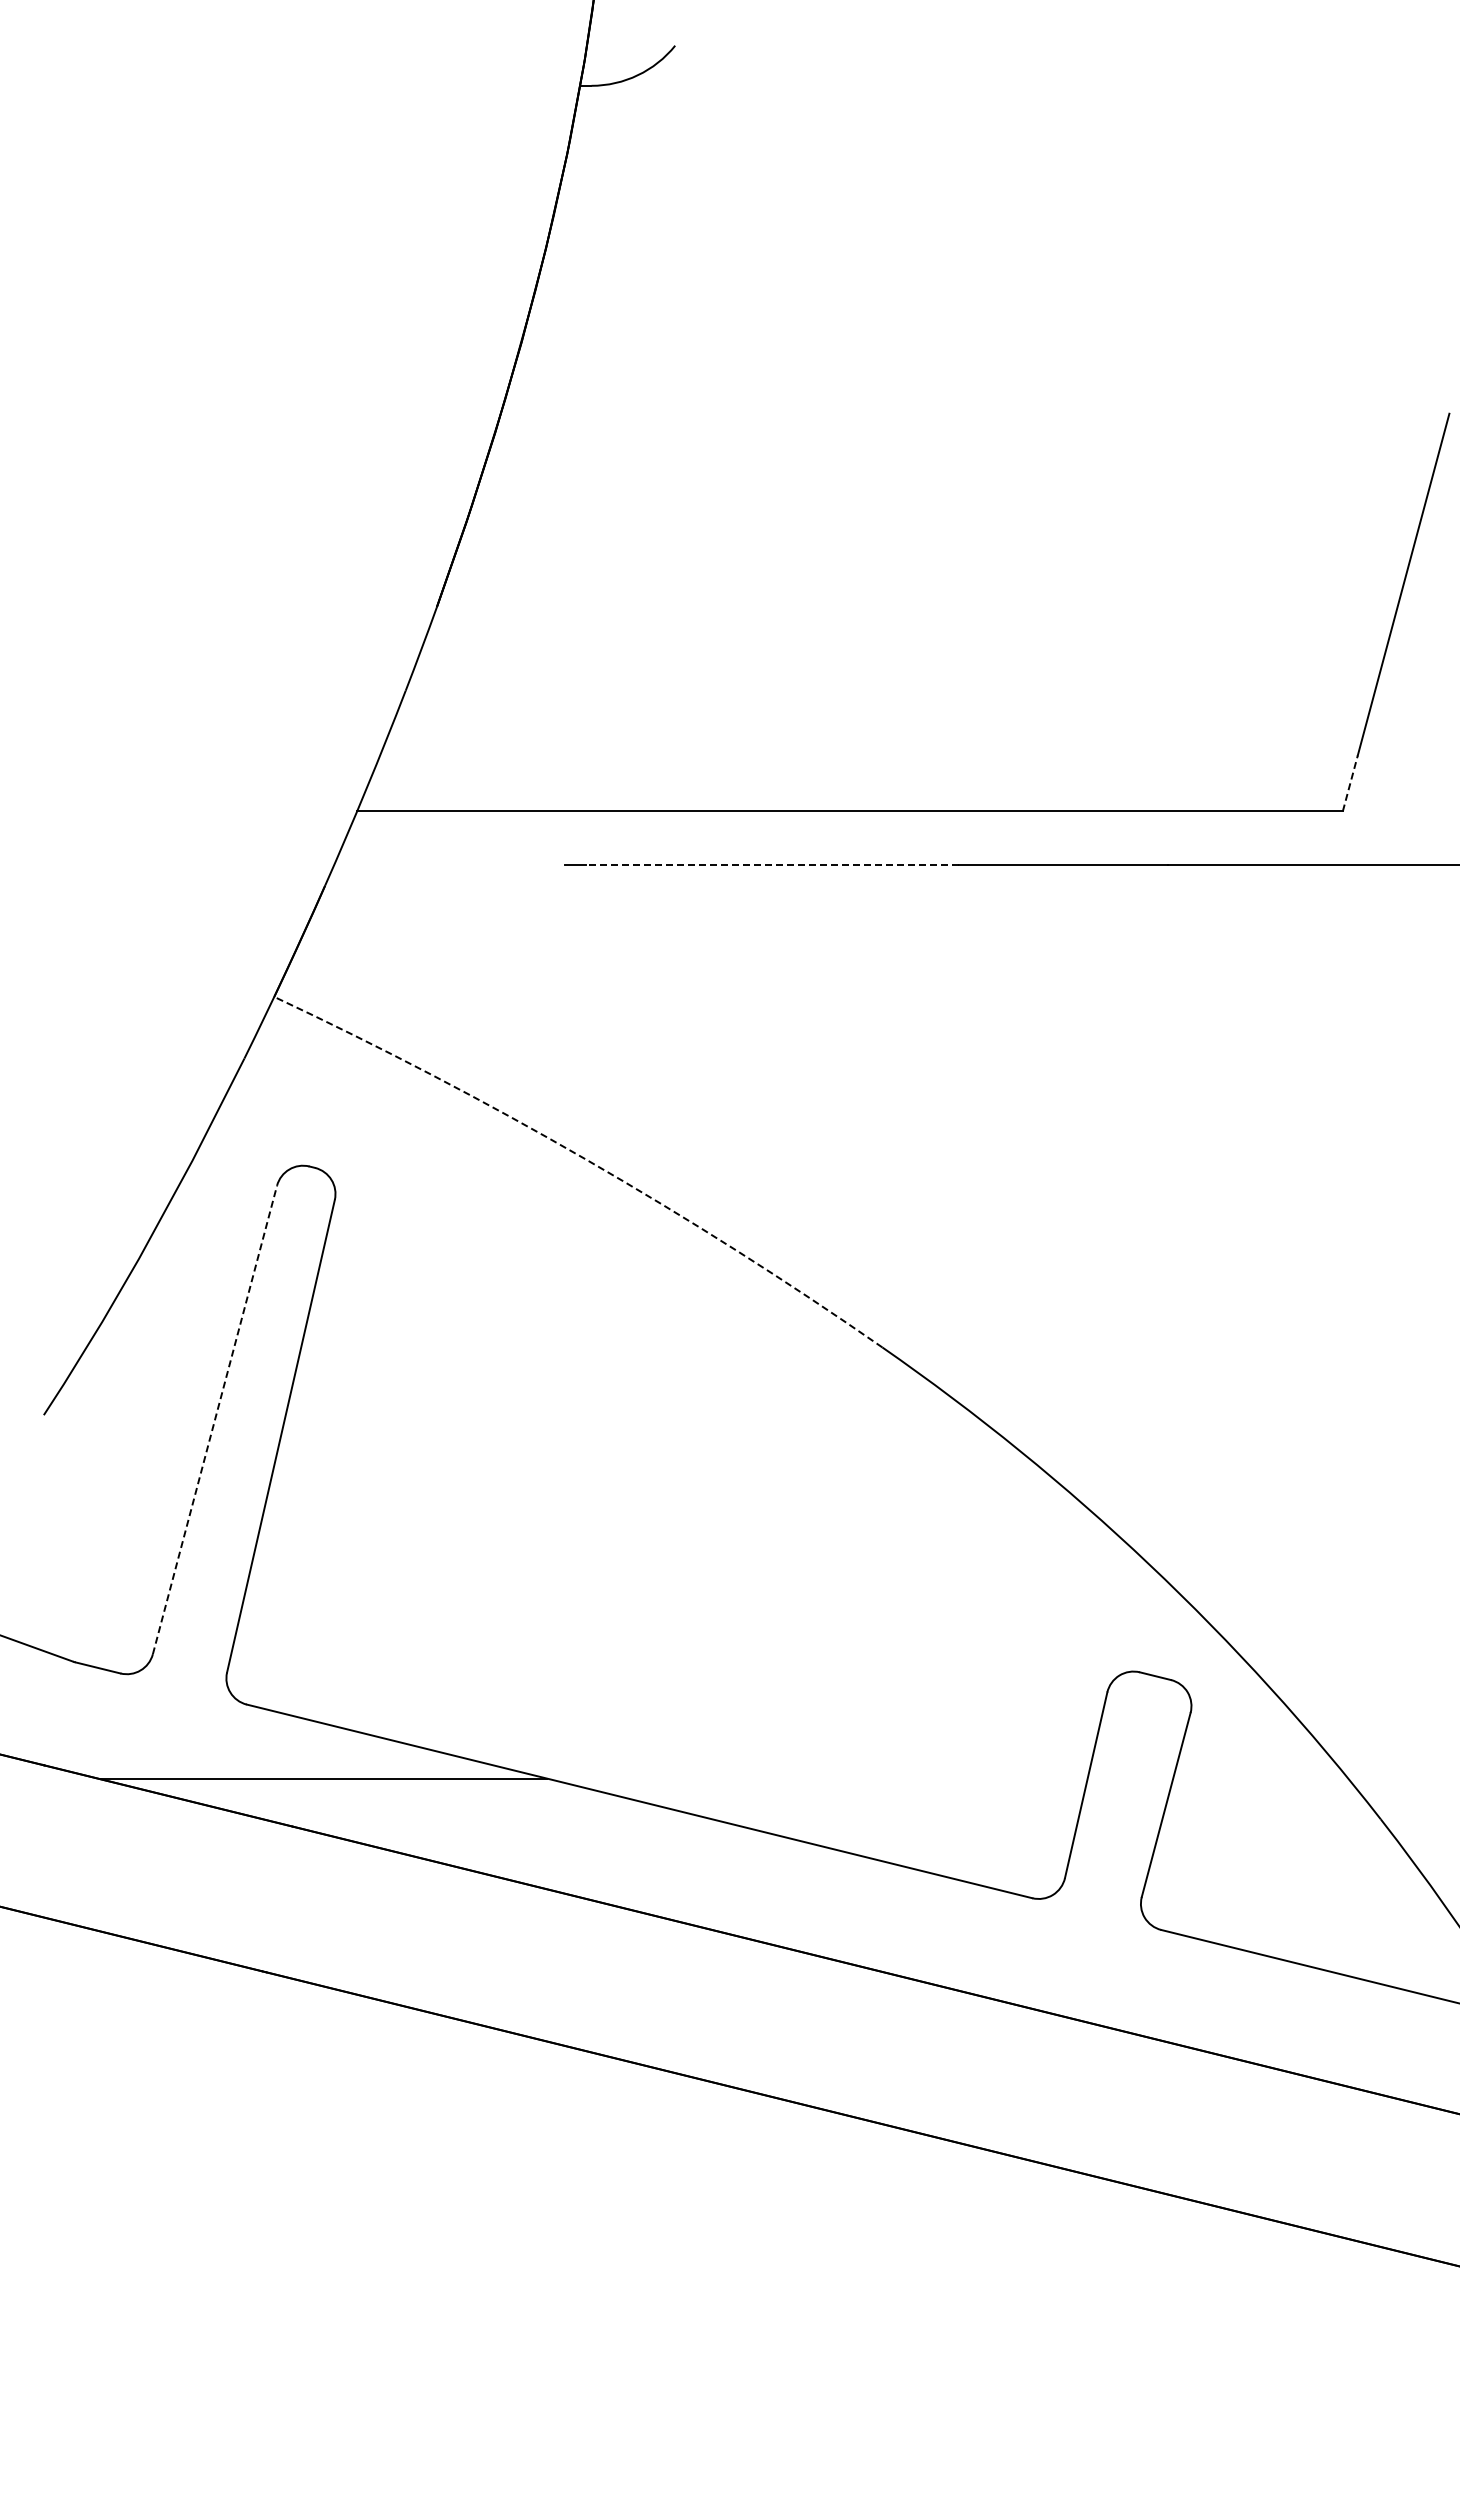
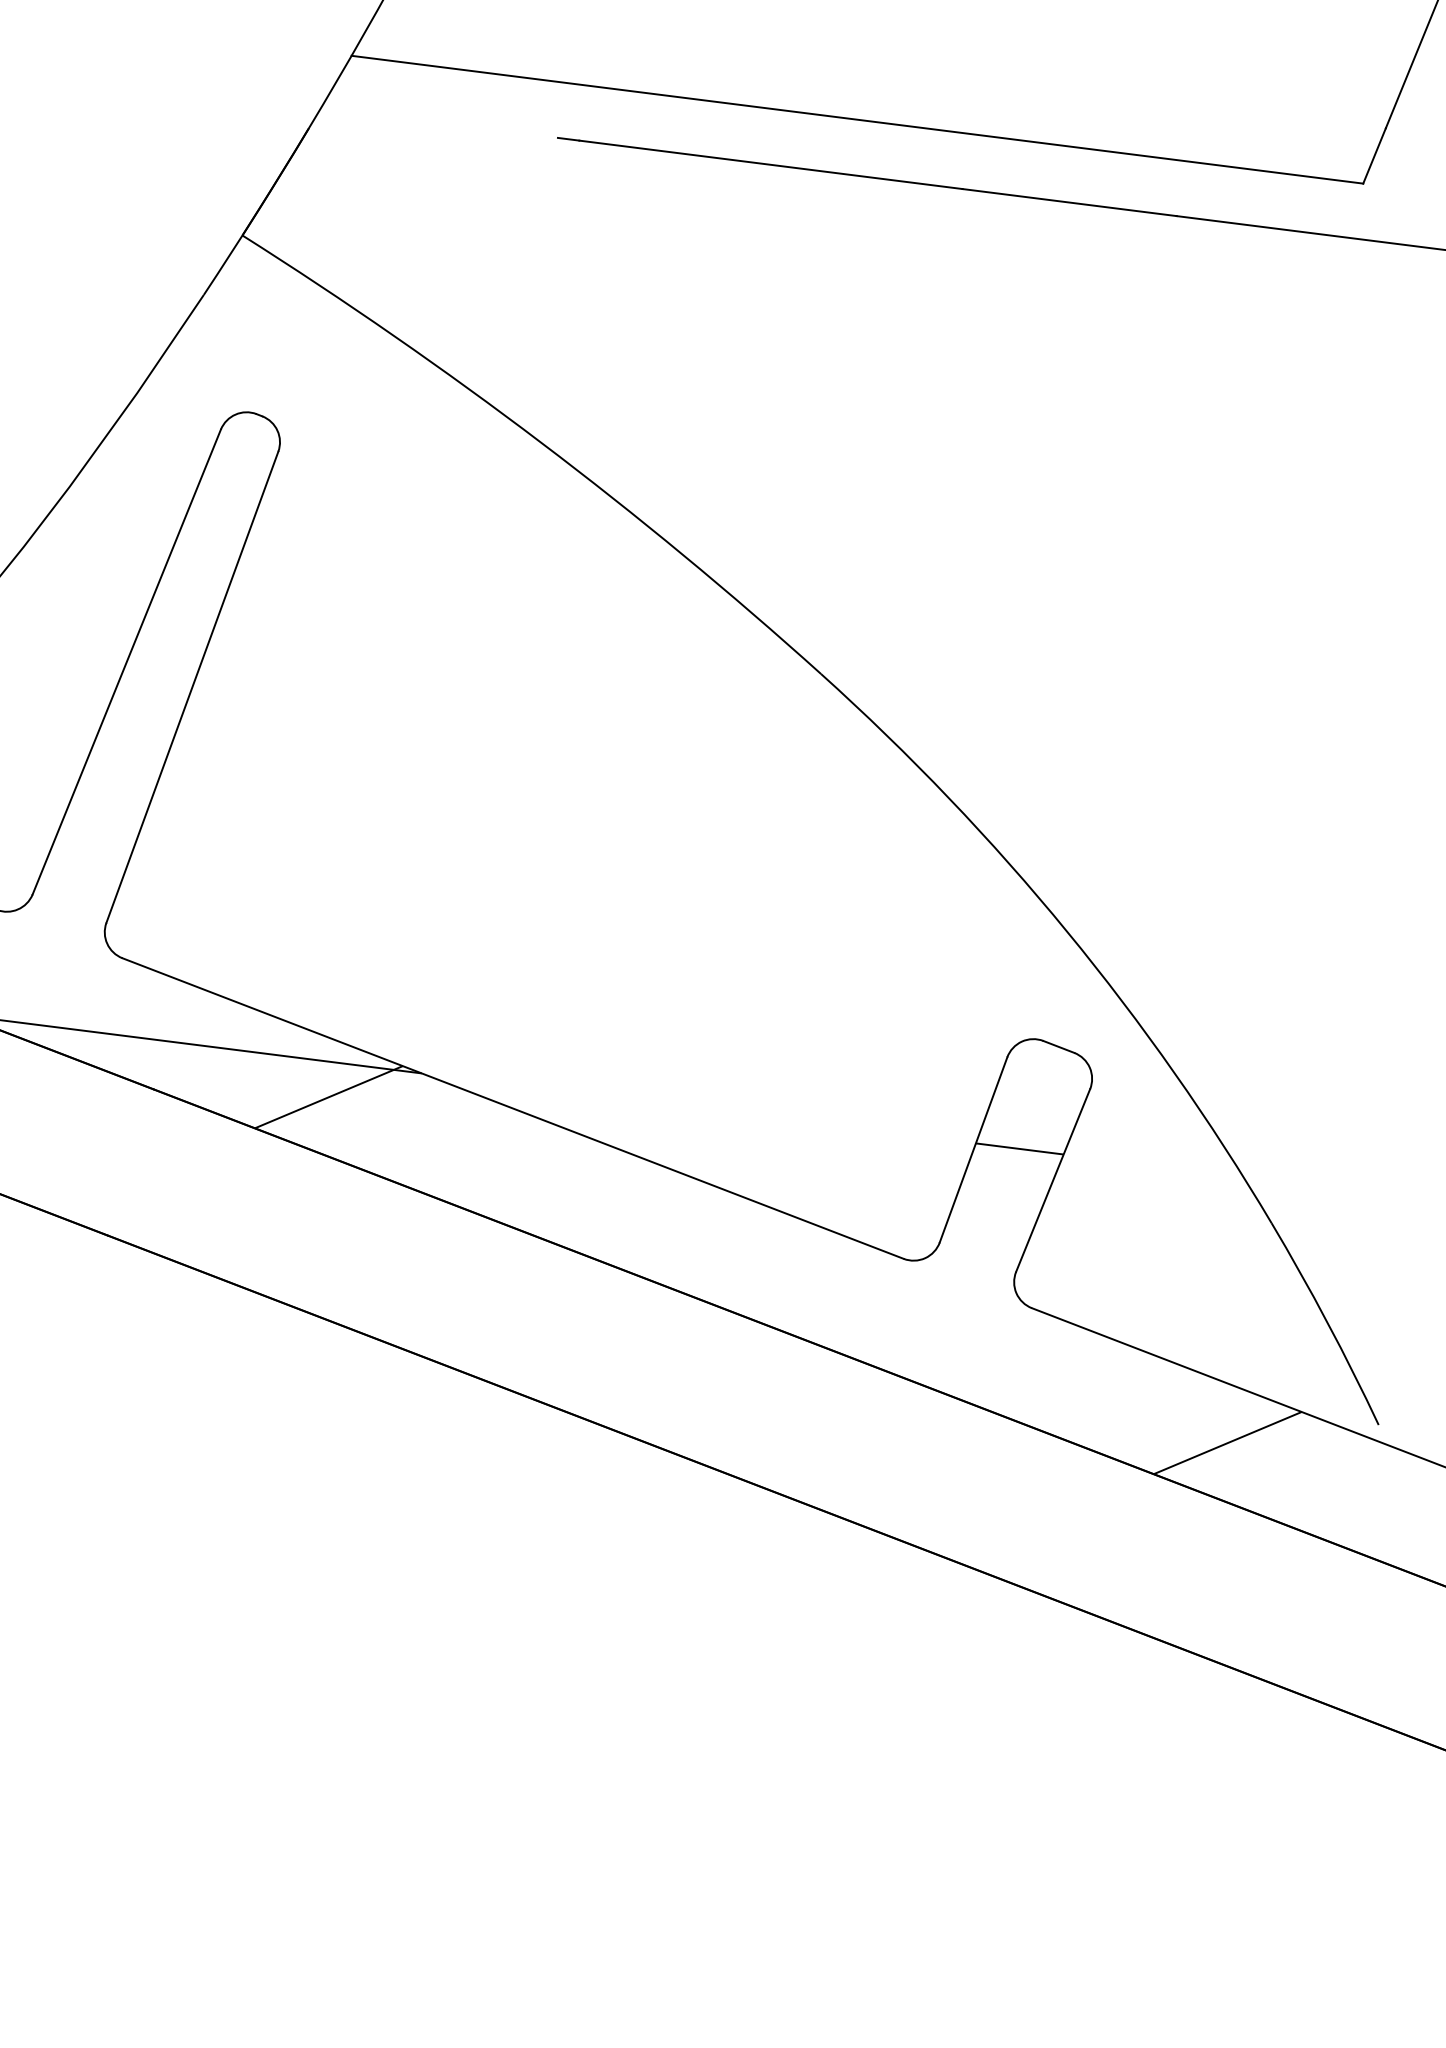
line: (1350, 783) -> (1374, 156), dashed -> solid
line: (772, 865) -> (770, 165), dashed -> solid
arc: (585, 1159) -> (540, 442), dashed -> solid
line: (215, 1419) -> (127, 661), dashed -> solid
line: (1130, 1778) -> (1019, 1148), added
line: (461, 1812) -> (328, 1096), added
line: (1365, 2035) -> (1227, 1442), added

